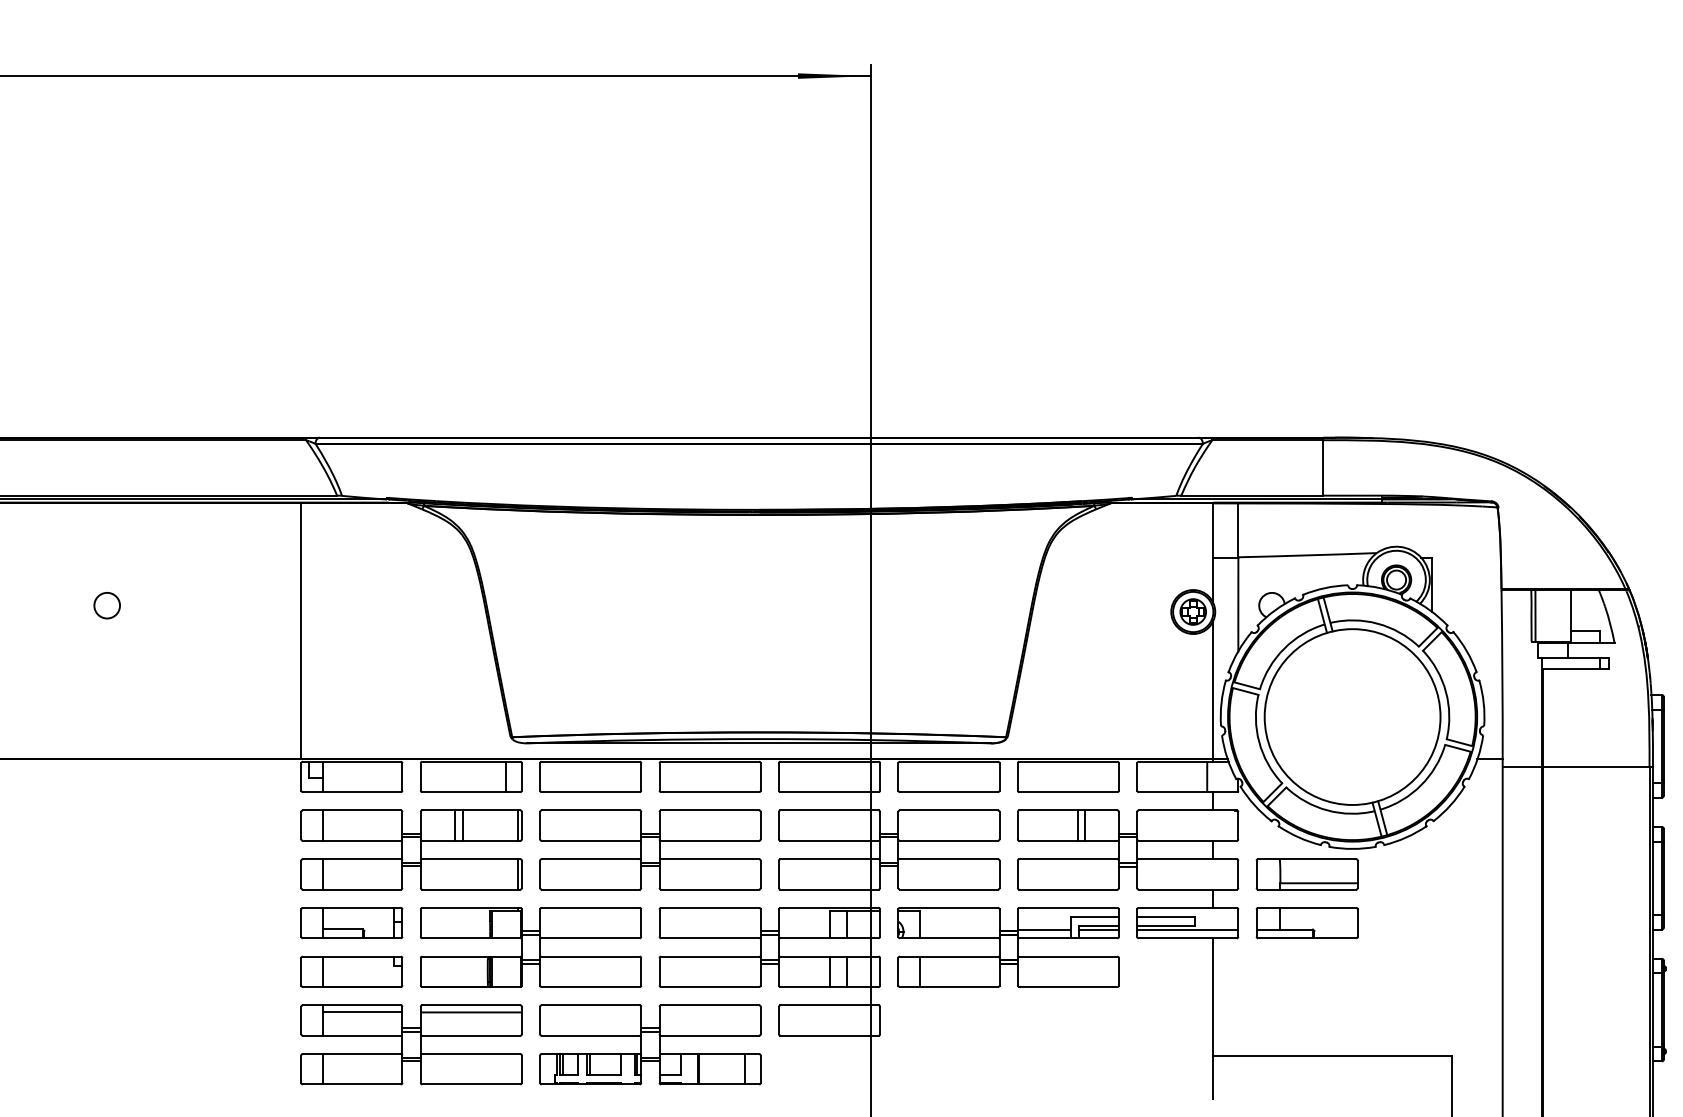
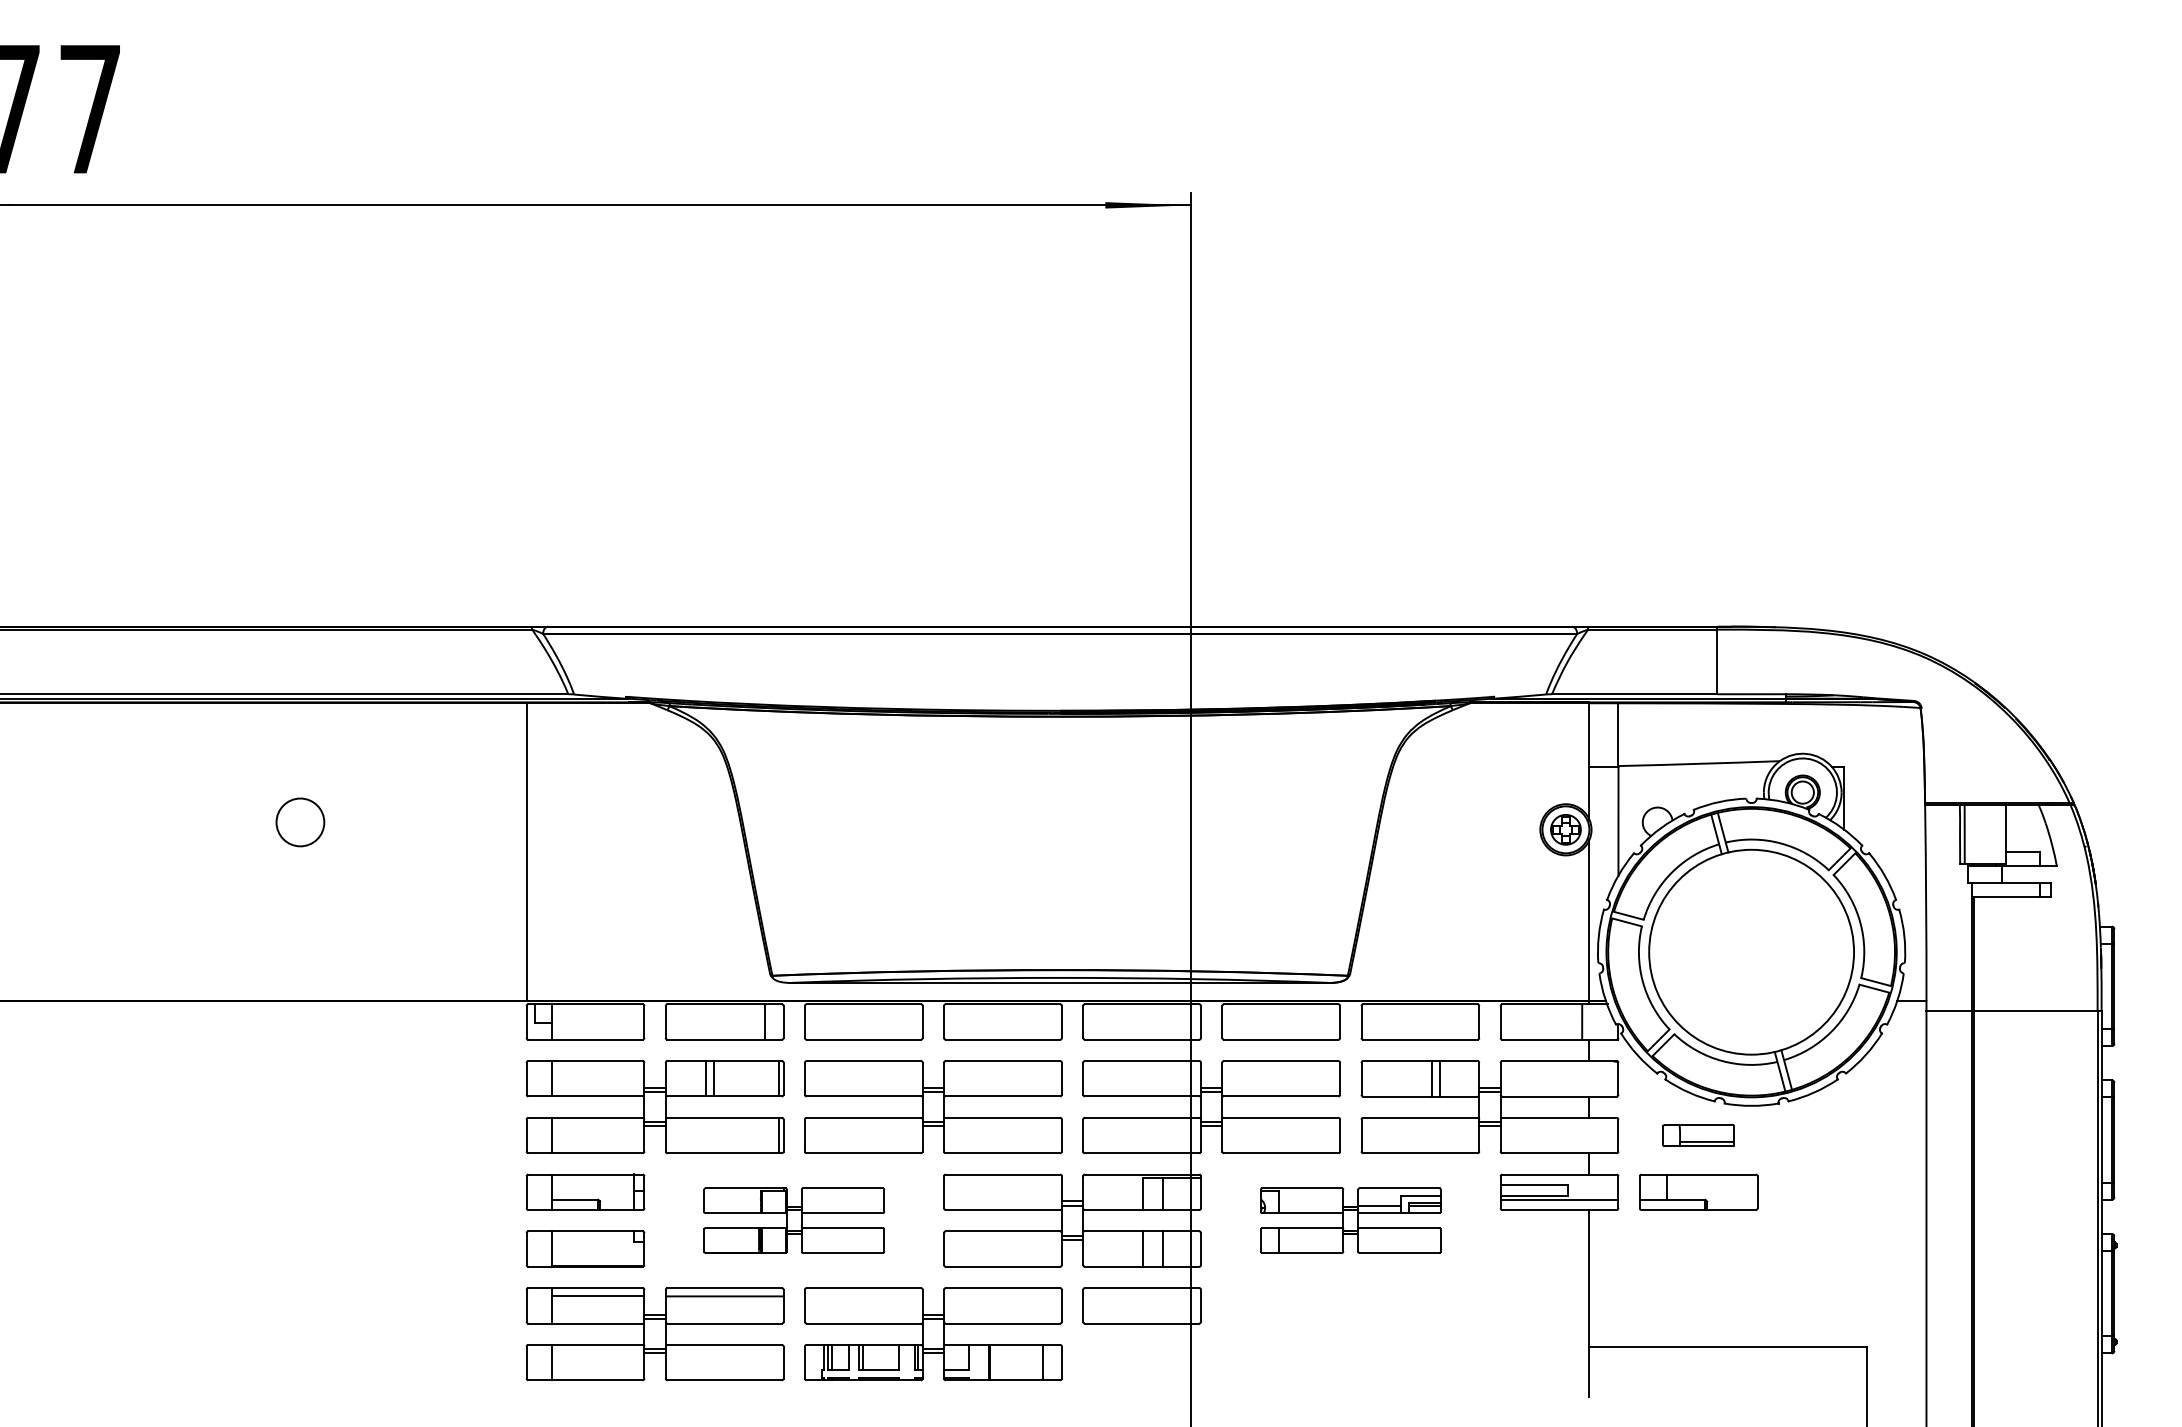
circle: (107, 605) -> (300, 822), size x1.6
part: (1307, 874) -> (1698, 1135), size x0.6
part: (531, 947) -> (794, 1220), size x0.7
part: (1008, 947) -> (1350, 1220), size x0.7

